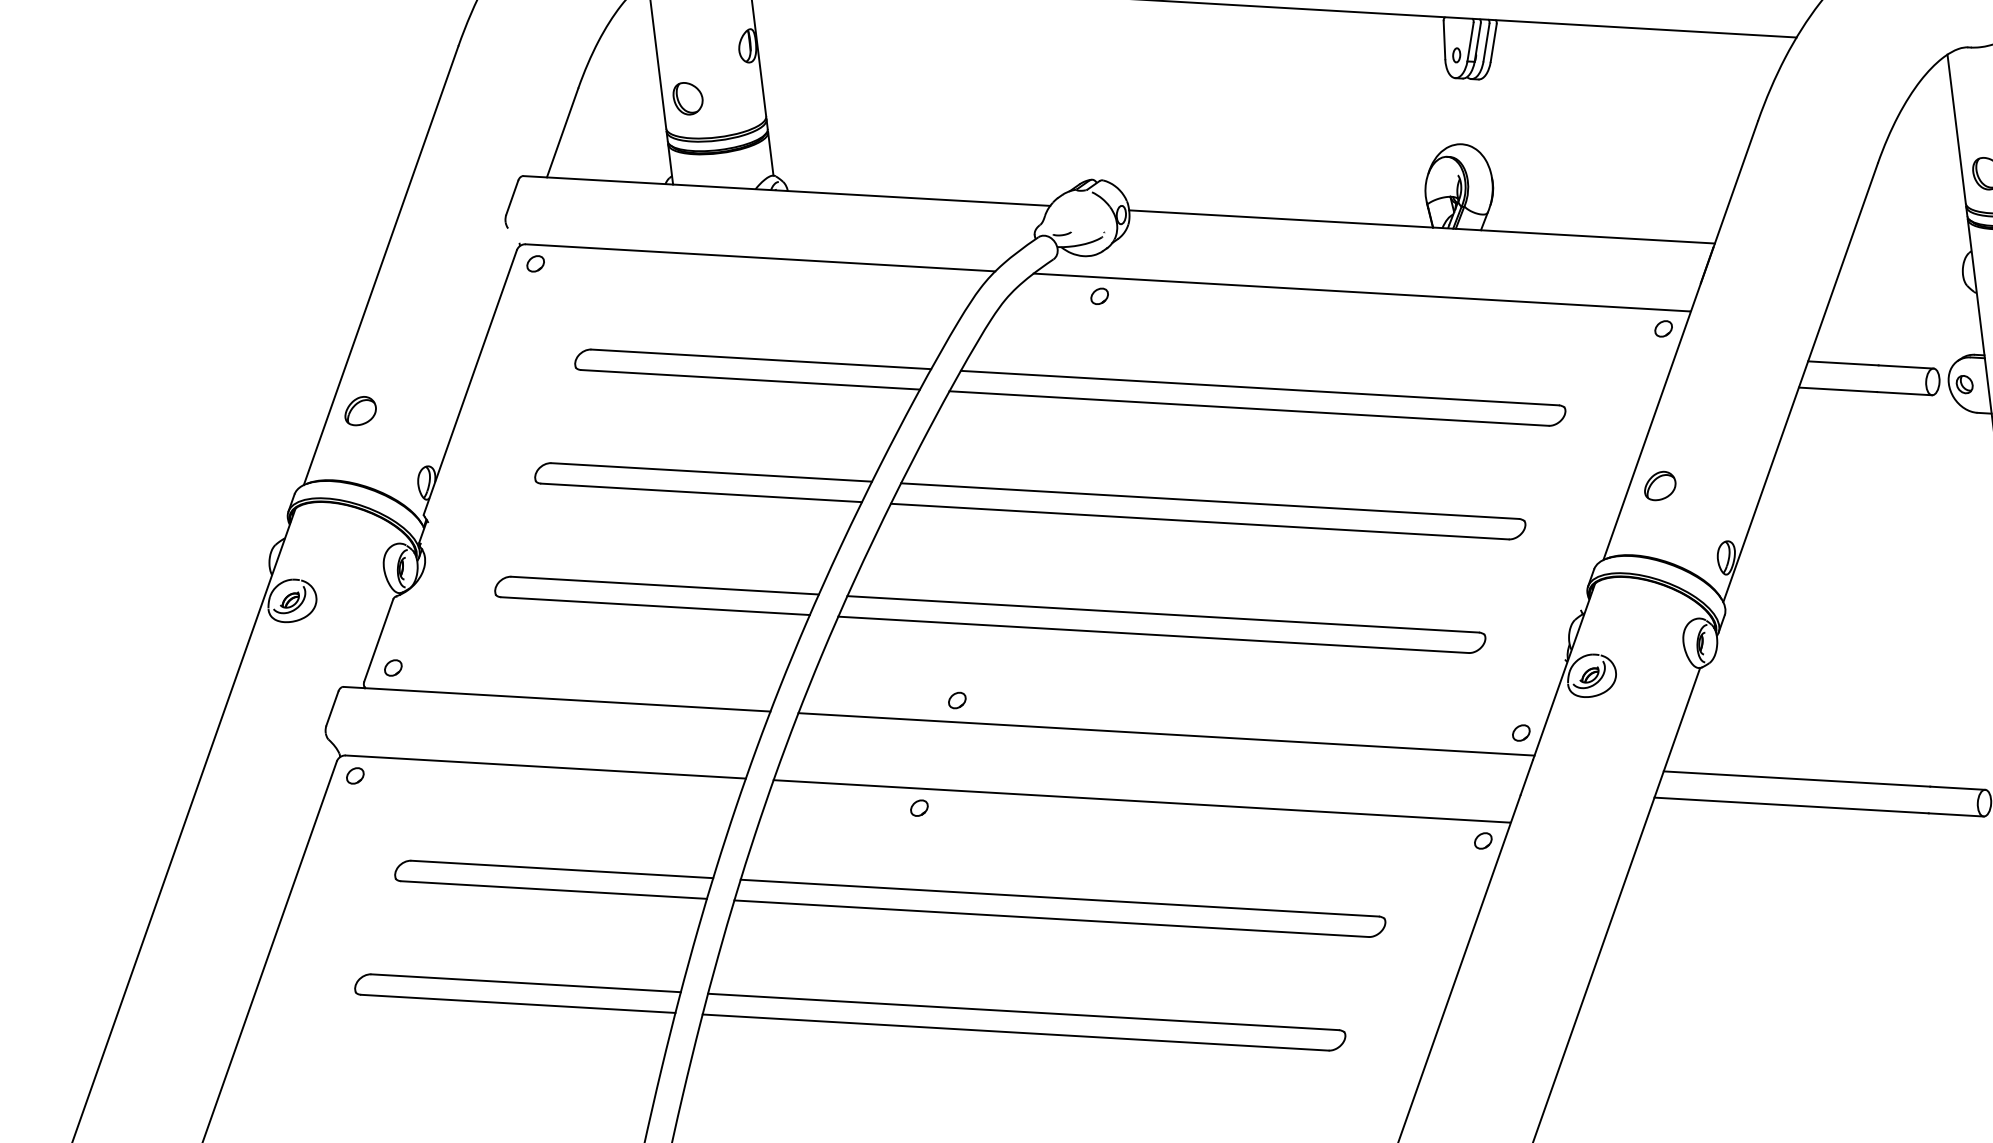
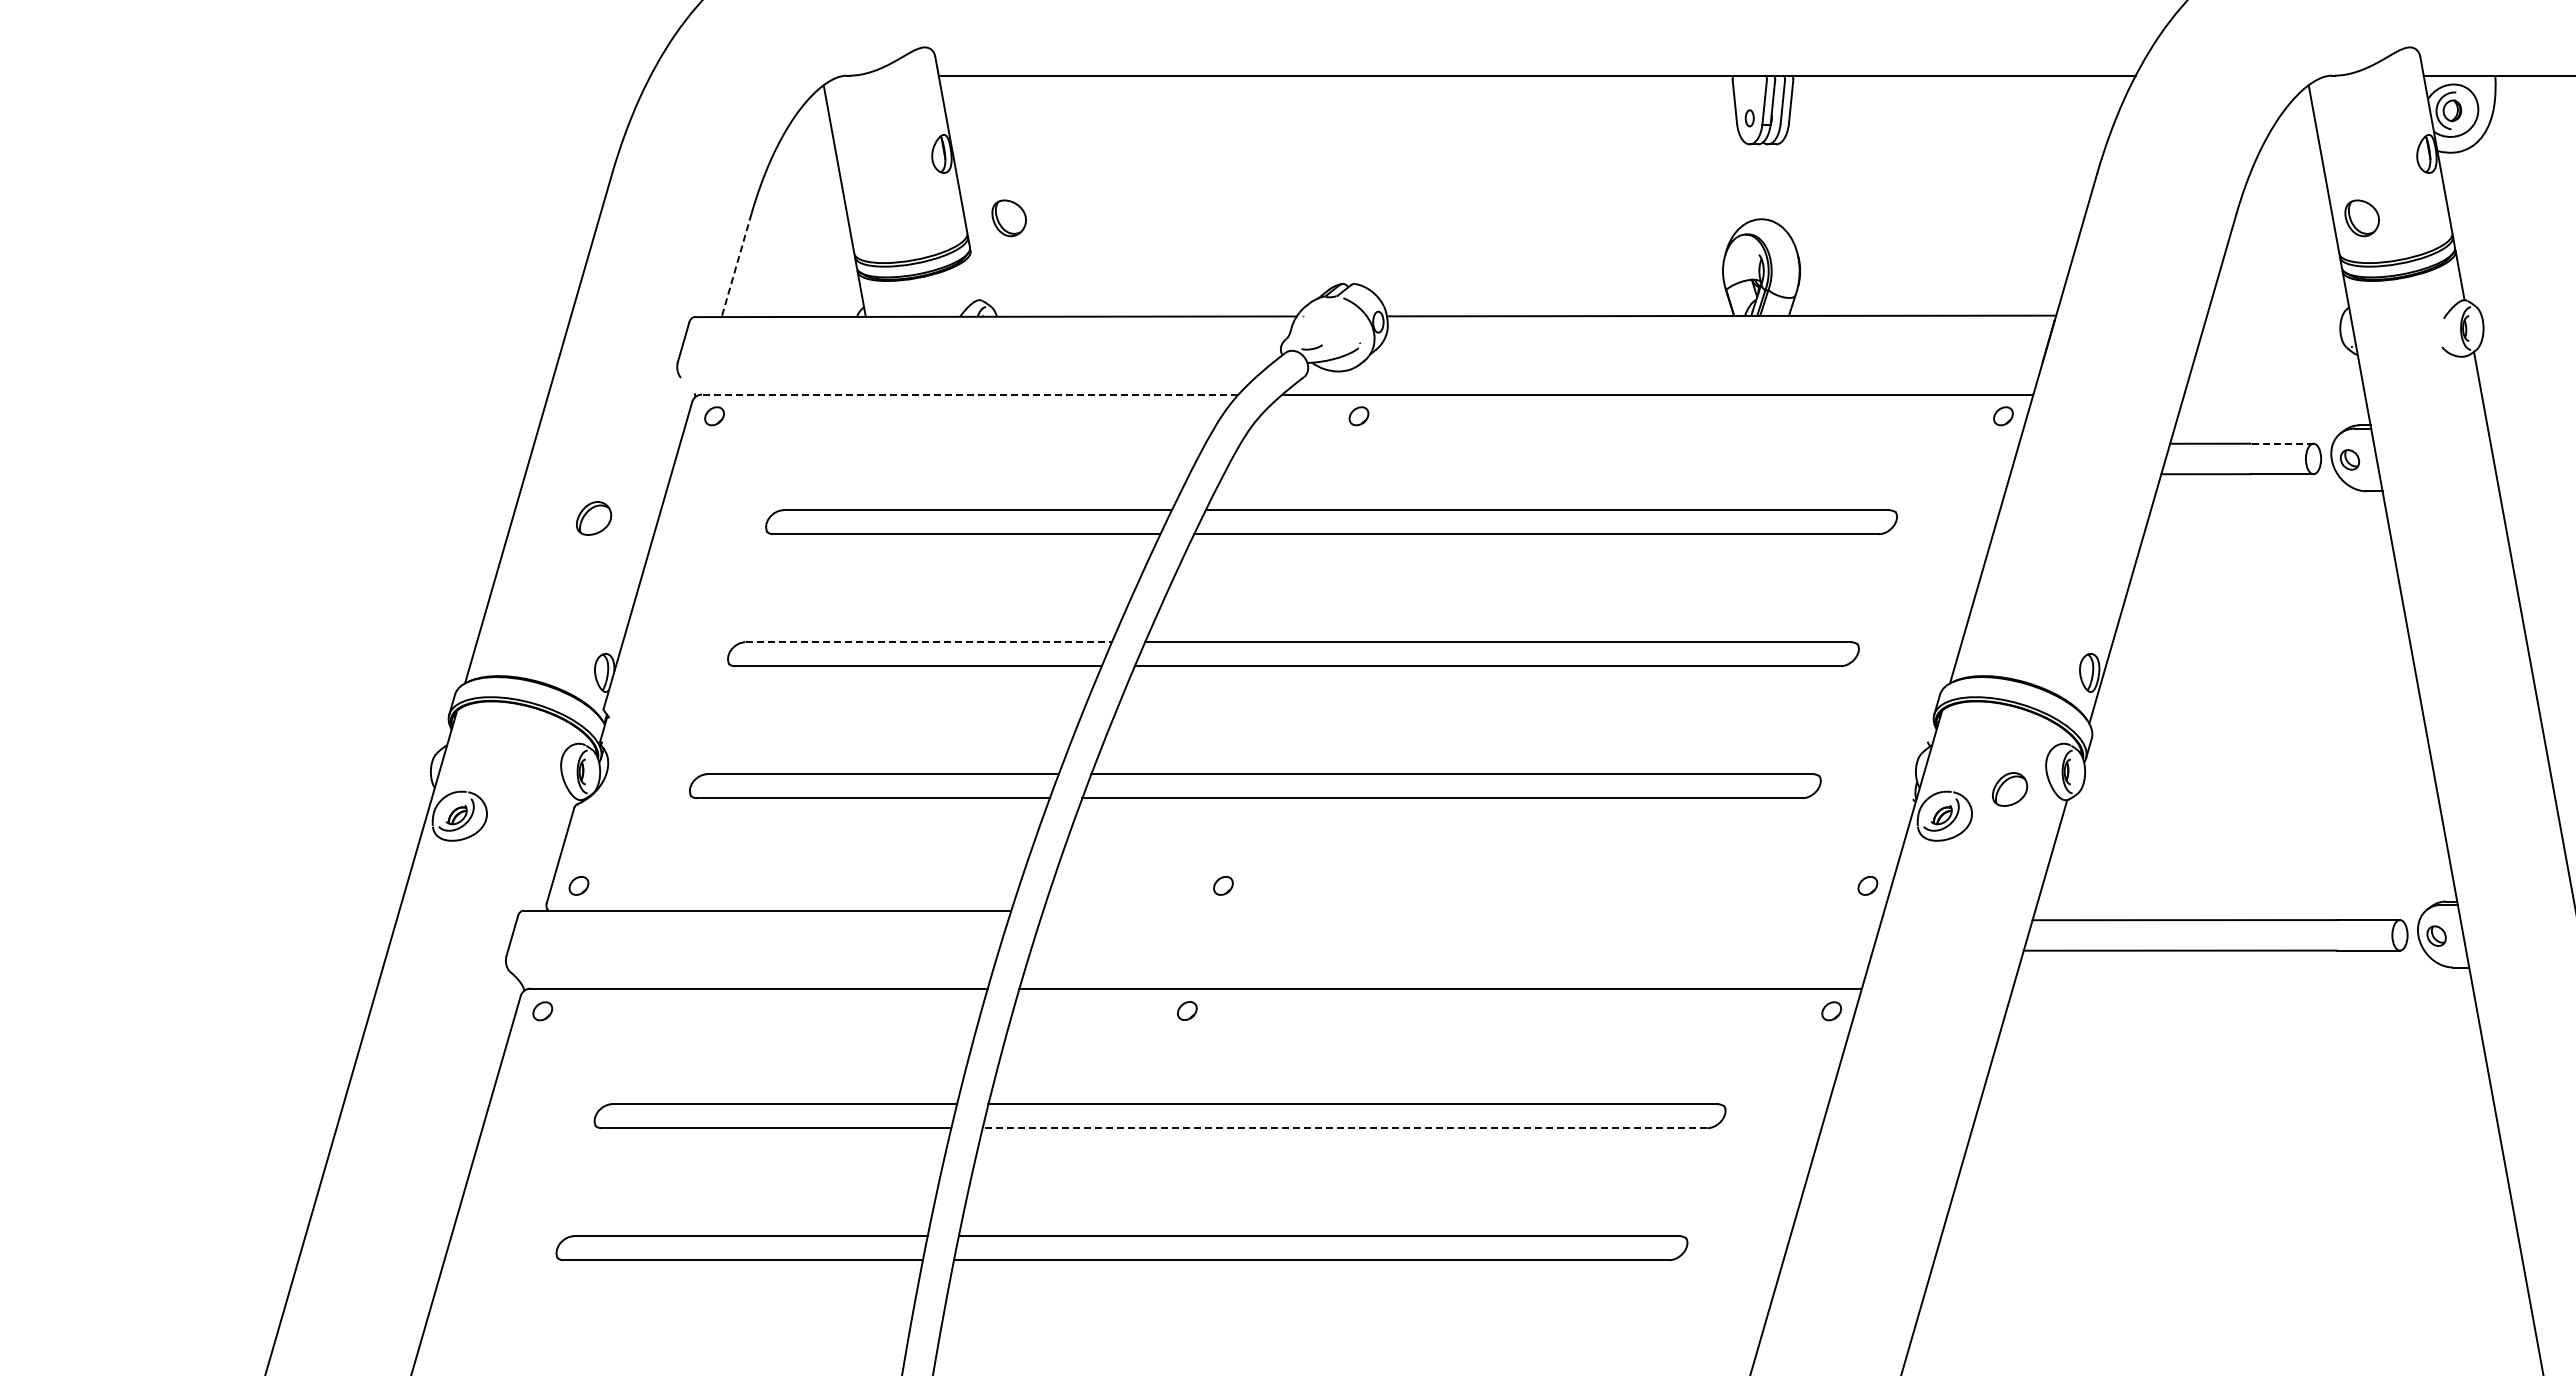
part: (687, 98) -> (1008, 218), moved
line: (562, 133) -> (736, 265), solid -> dashed
line: (770, 153) -> (974, 275), removed
line: (759, 257) -> (969, 394), solid -> dashed
line: (1905, 366) -> (2281, 443), solid -> dashed
part: (361, 411) -> (594, 518), moved
line: (712, 472) -> (929, 642), solid -> dashed
part: (1660, 486) -> (2010, 789), moved
line: (1166, 734) -> (1463, 910), removed
line: (1051, 918) -> (1344, 1128), solid -> dashed

